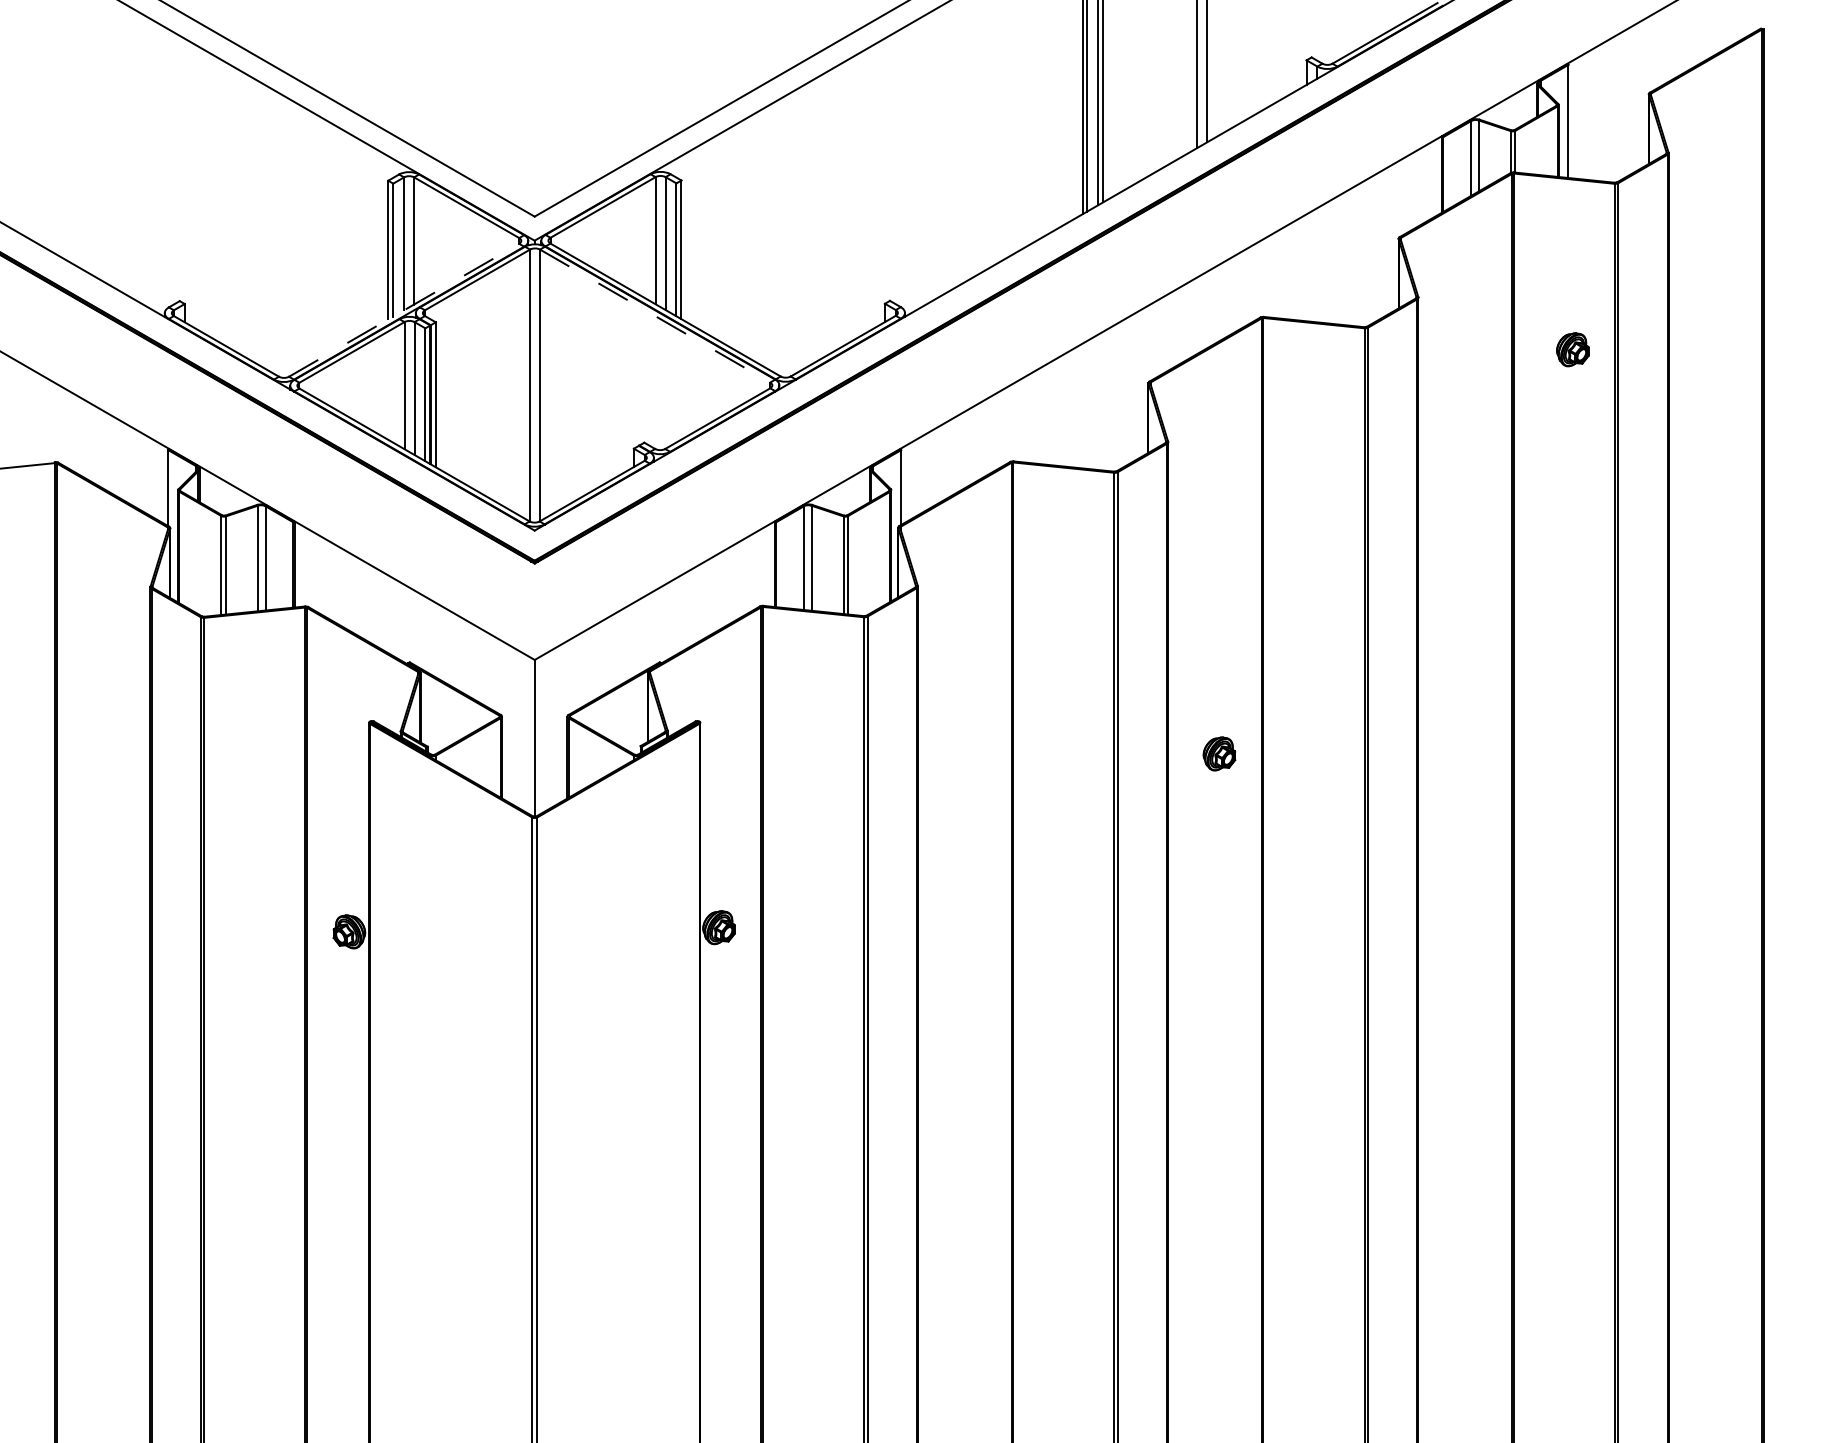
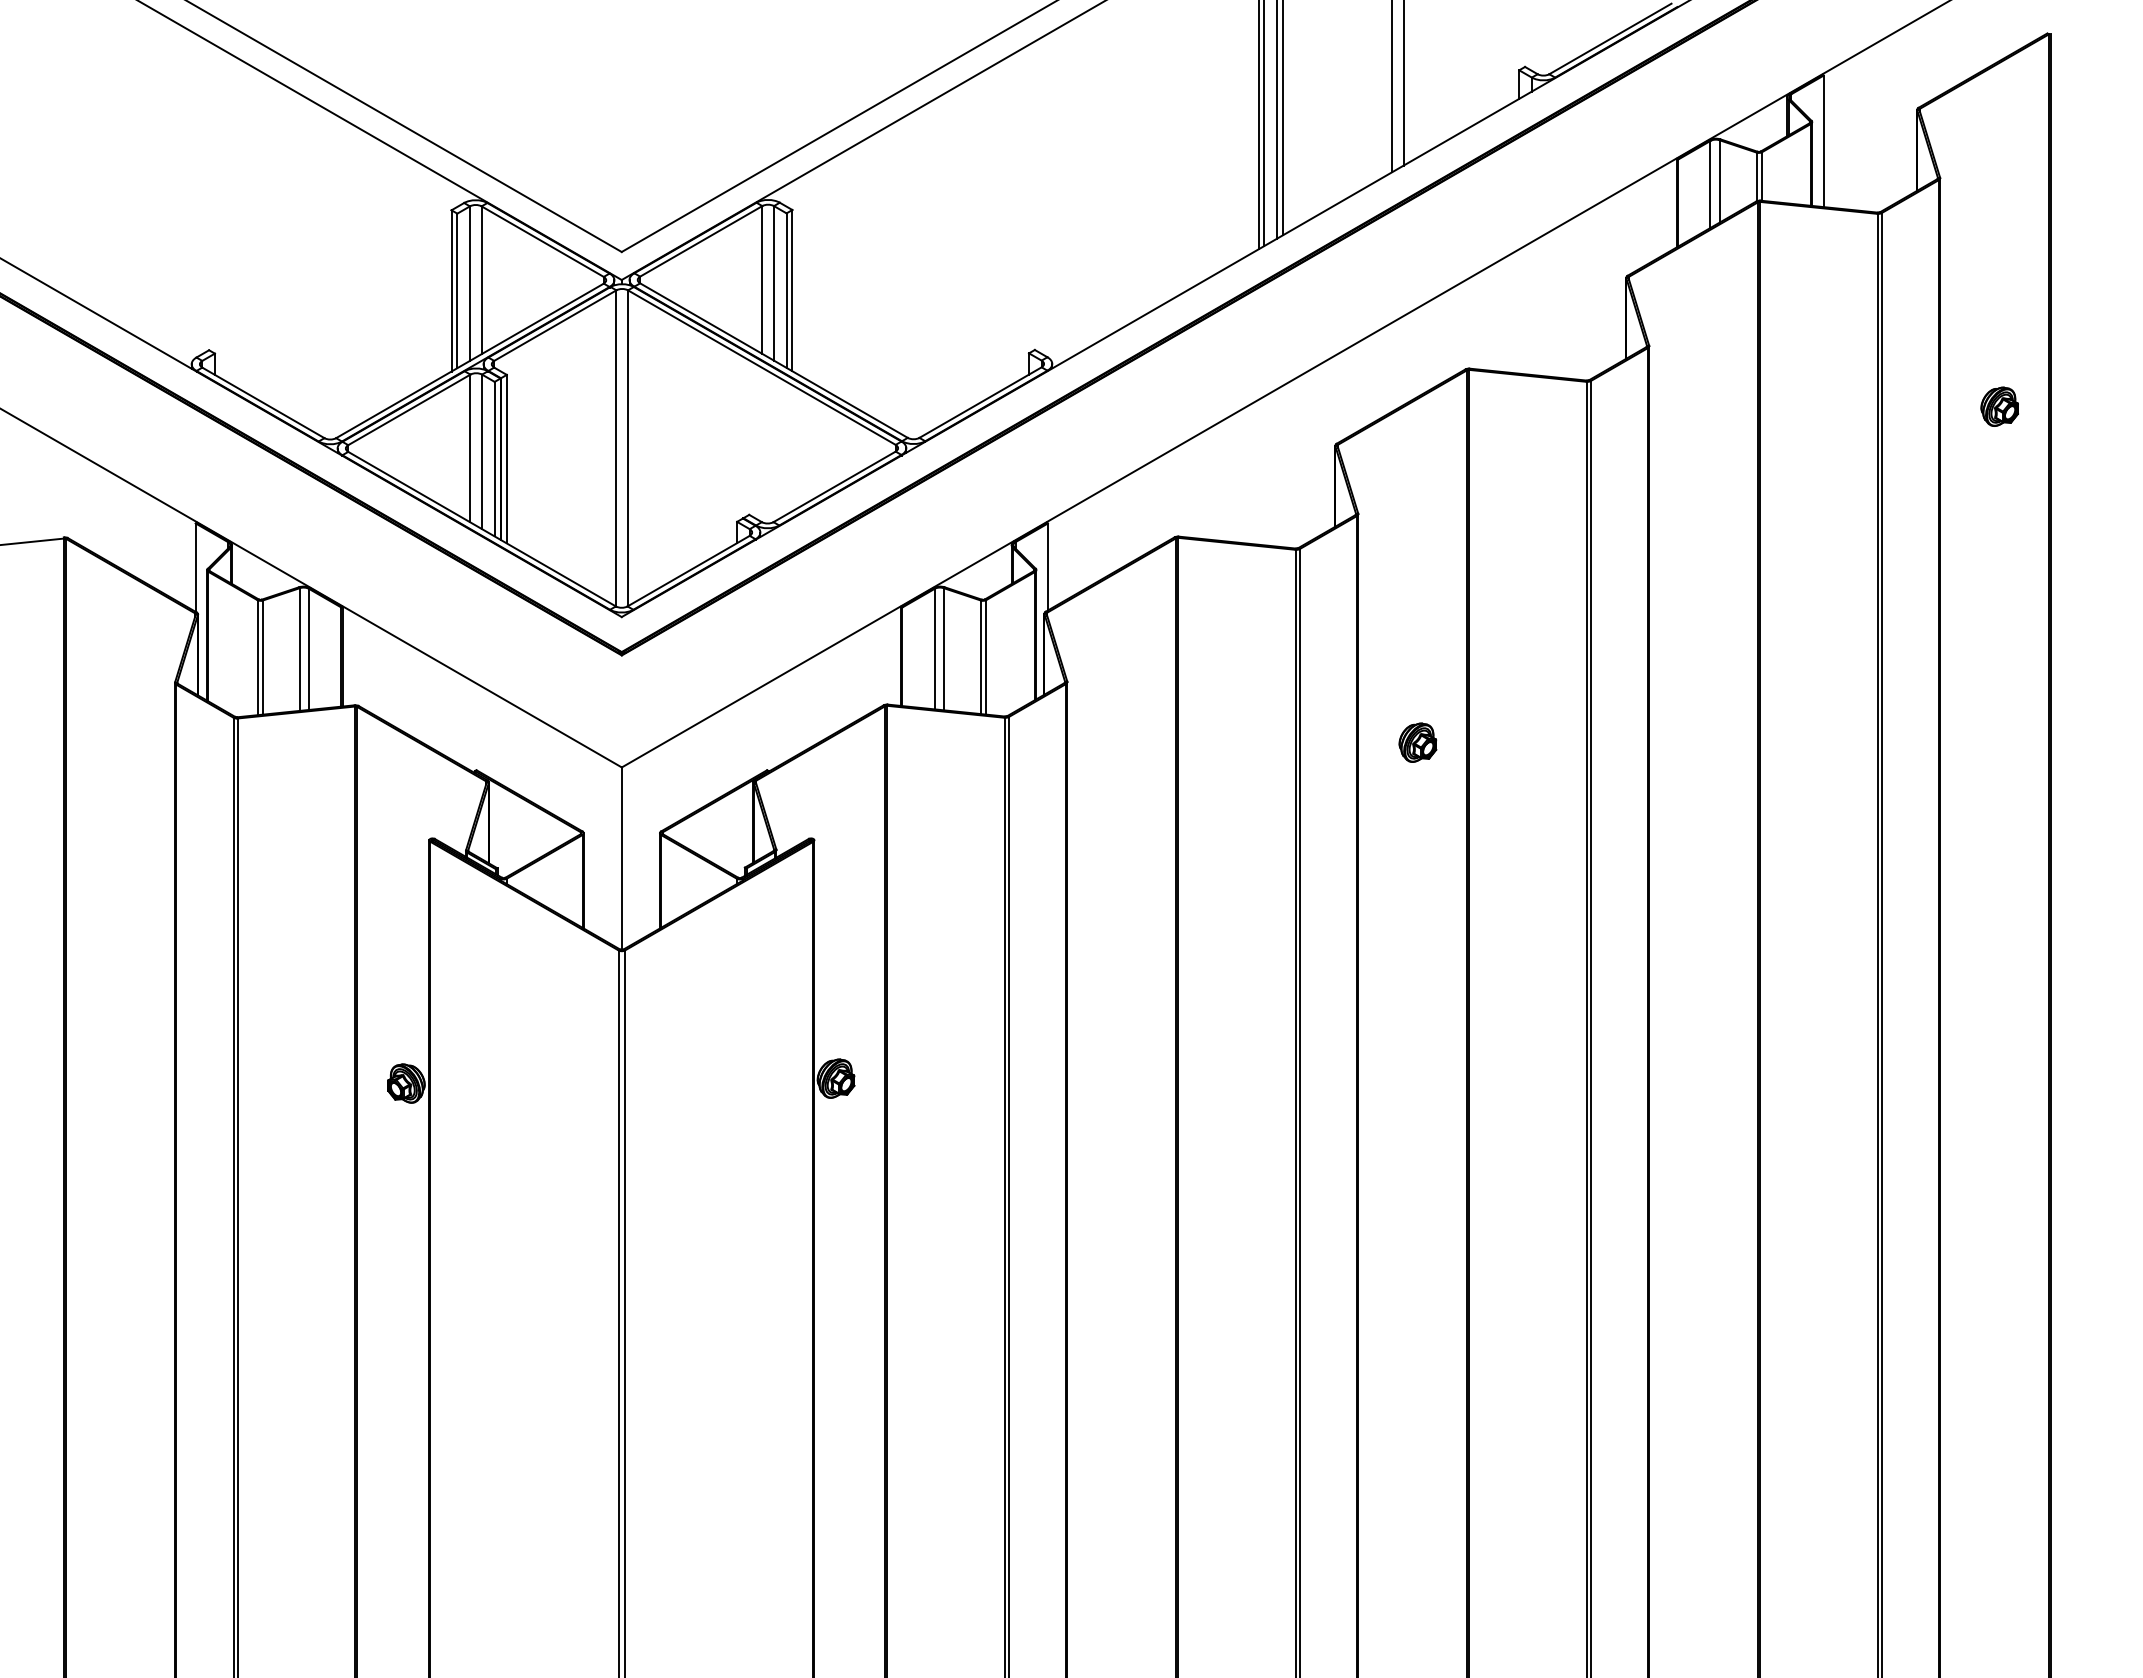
line: (403, 309) -> (469, 360), dashed -> solid
line: (654, 315) -> (761, 367), dashed -> solid
part: (1572, 349) -> (1999, 406), moved
part: (1219, 753) -> (1417, 742), moved

